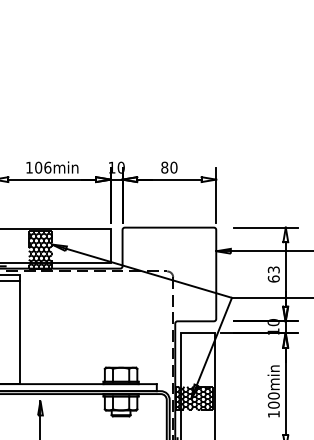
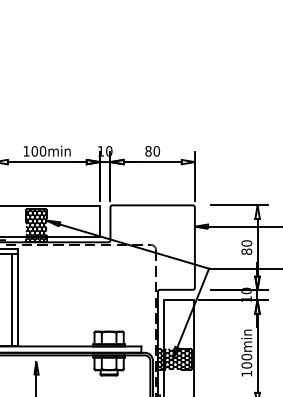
text: (48, 167) -> (43, 151), 106min -> 100min
text: (273, 274) -> (246, 247), 63 -> 80
line: (13, 332) -> (12, 299), added

